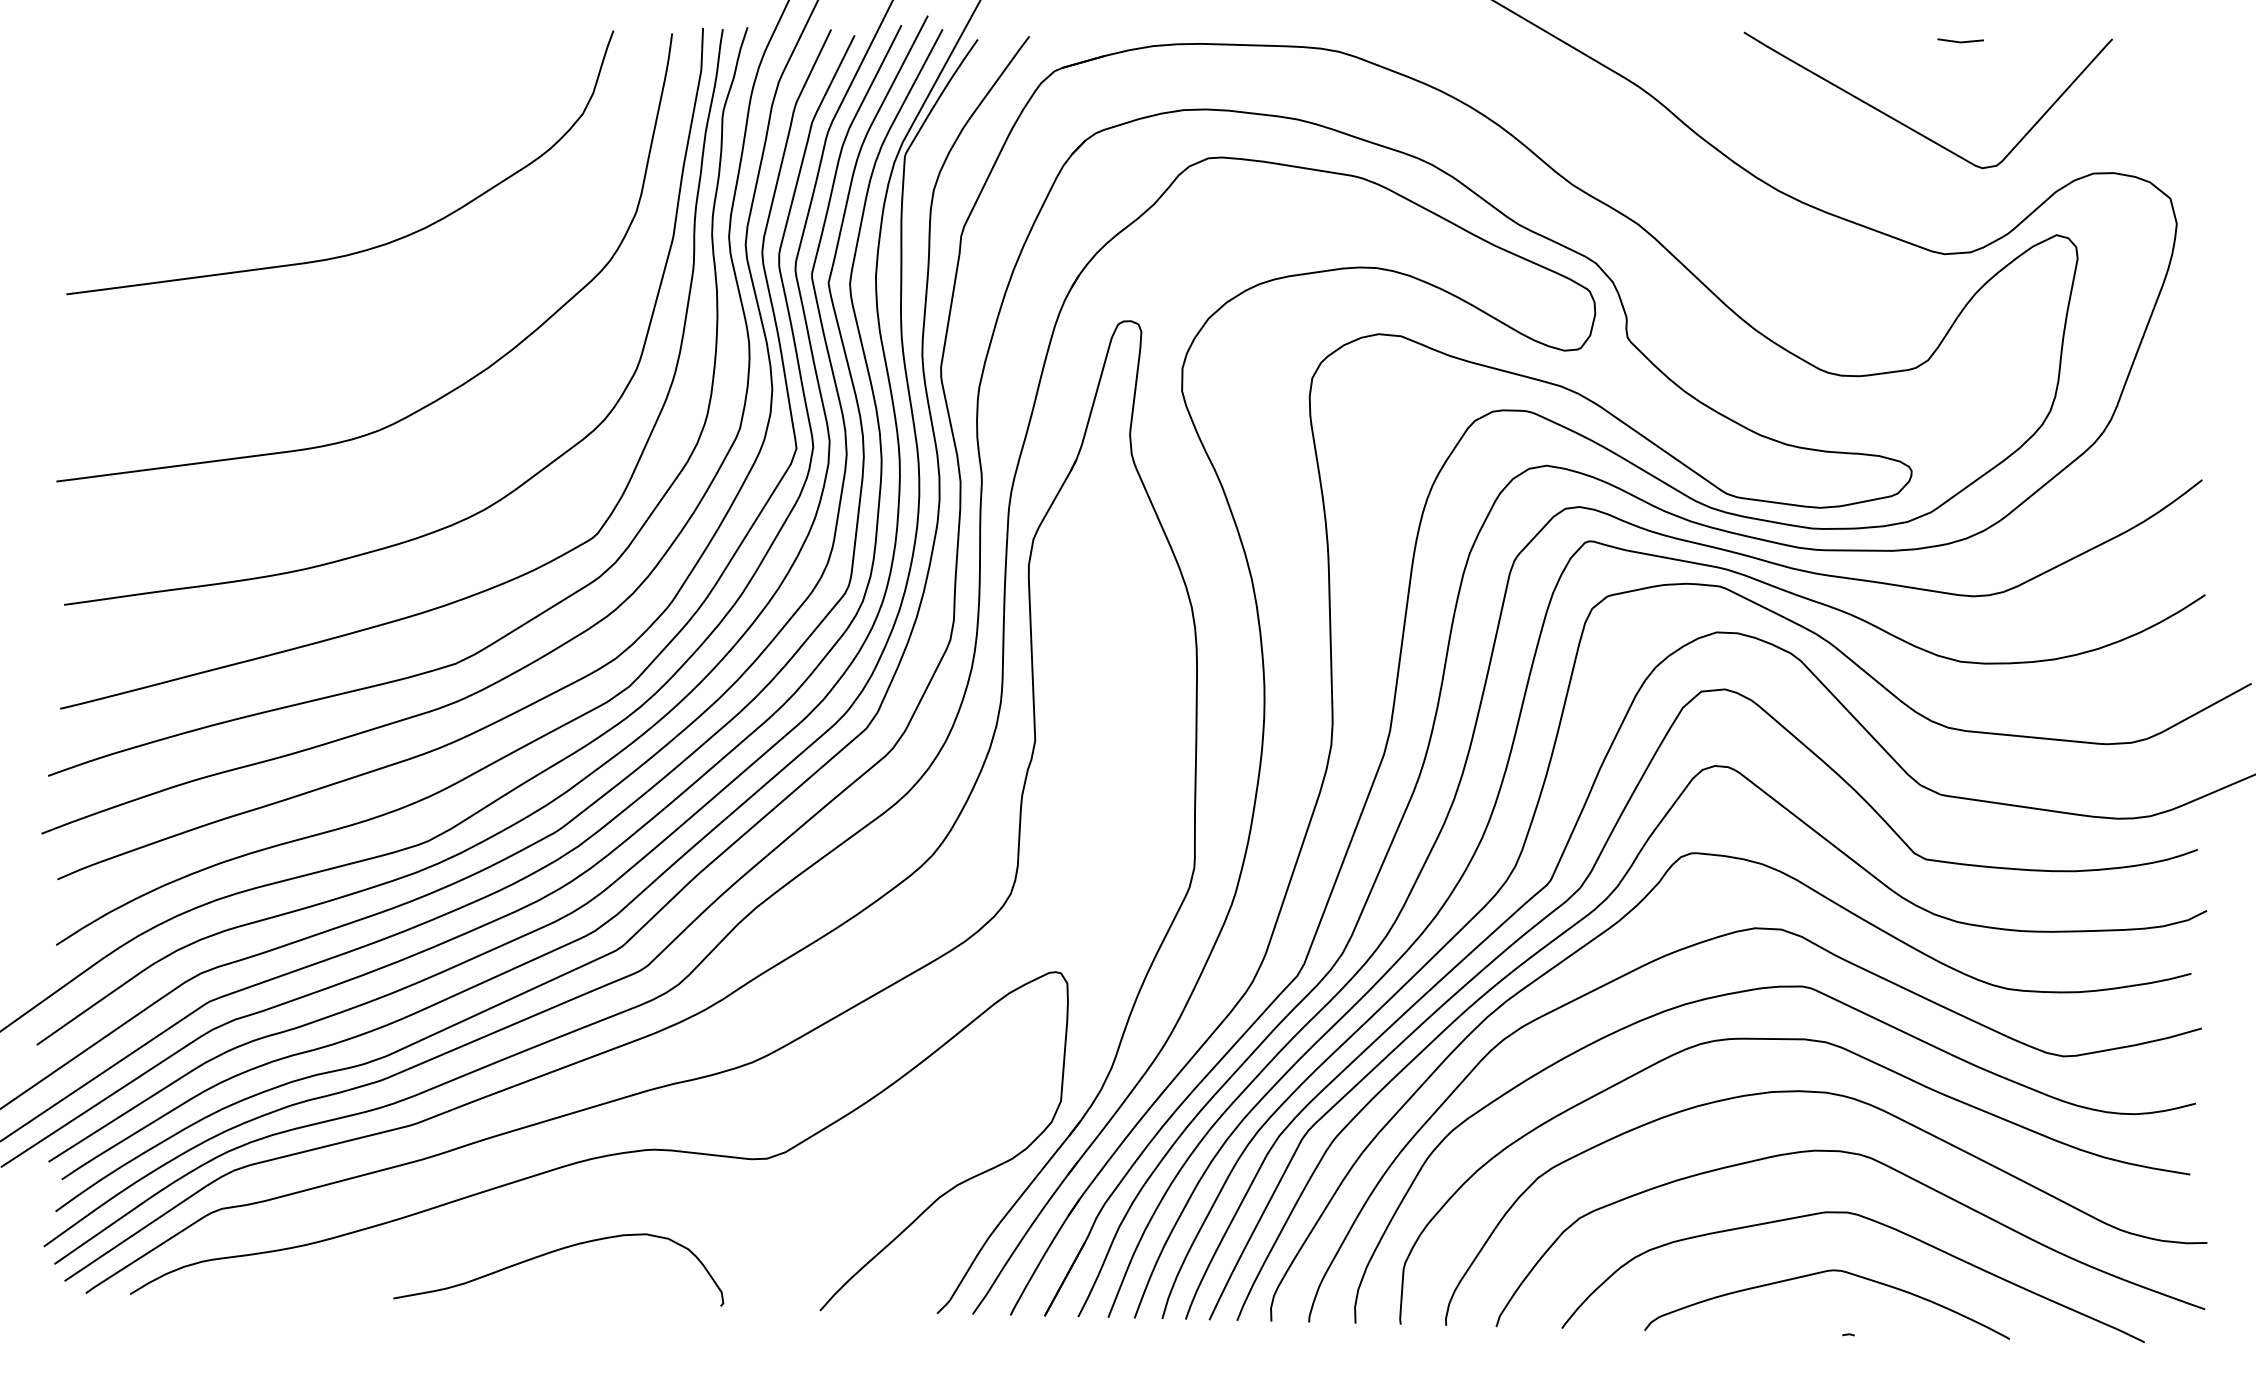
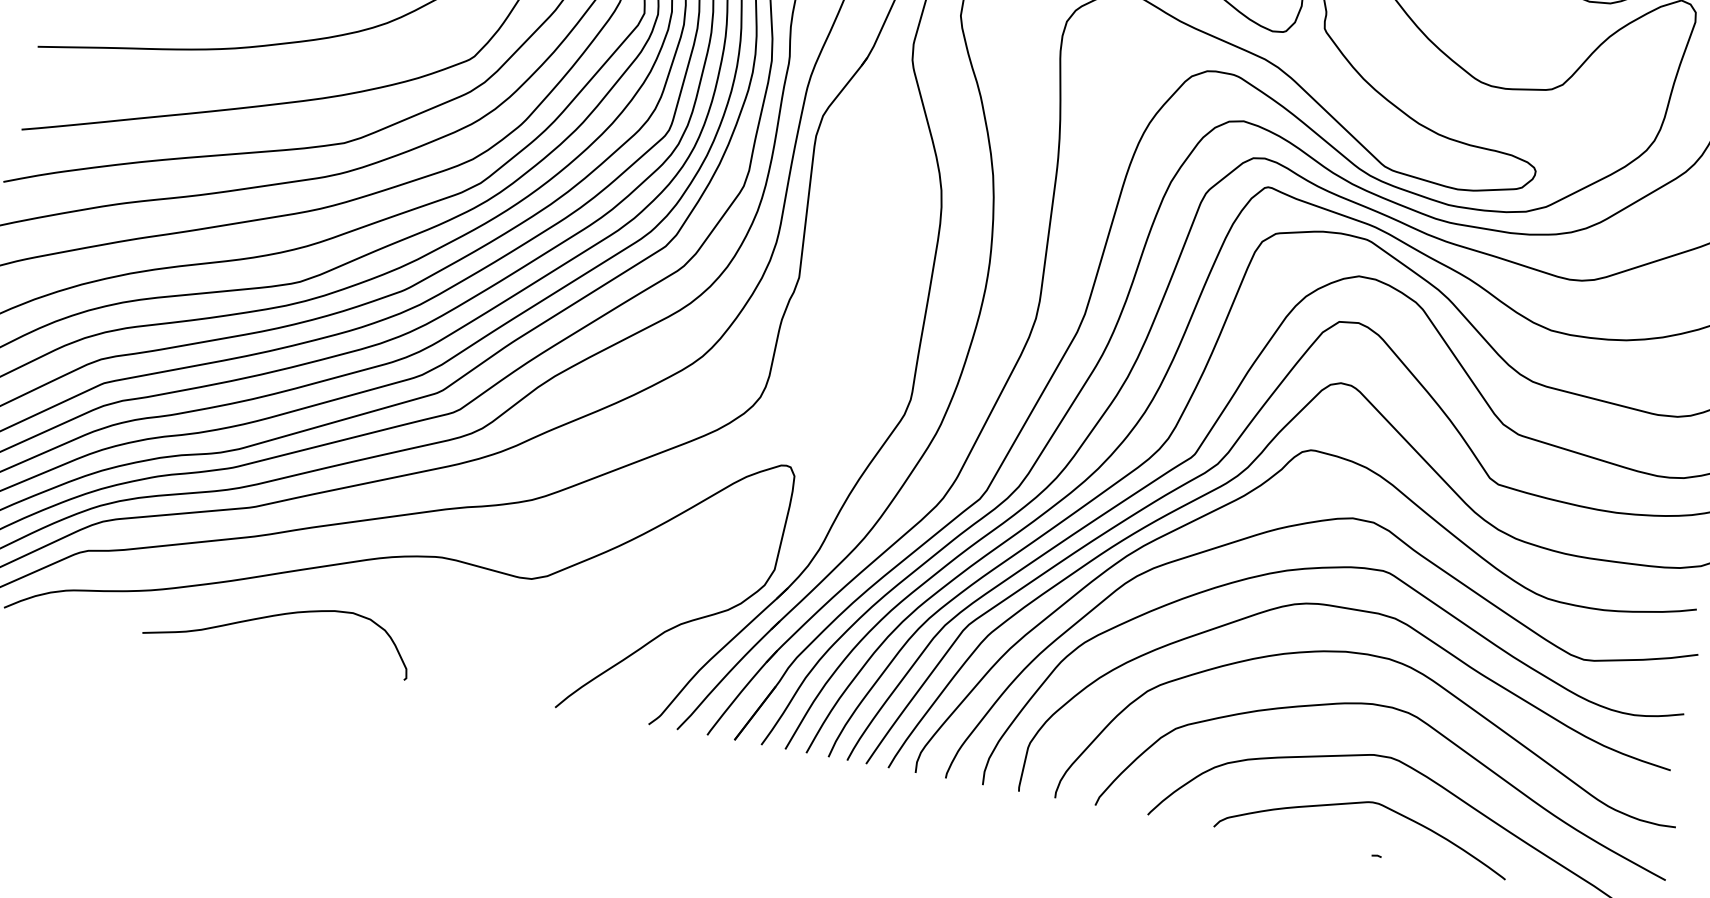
curve: (554, 1252) -> (277, 616), moved

